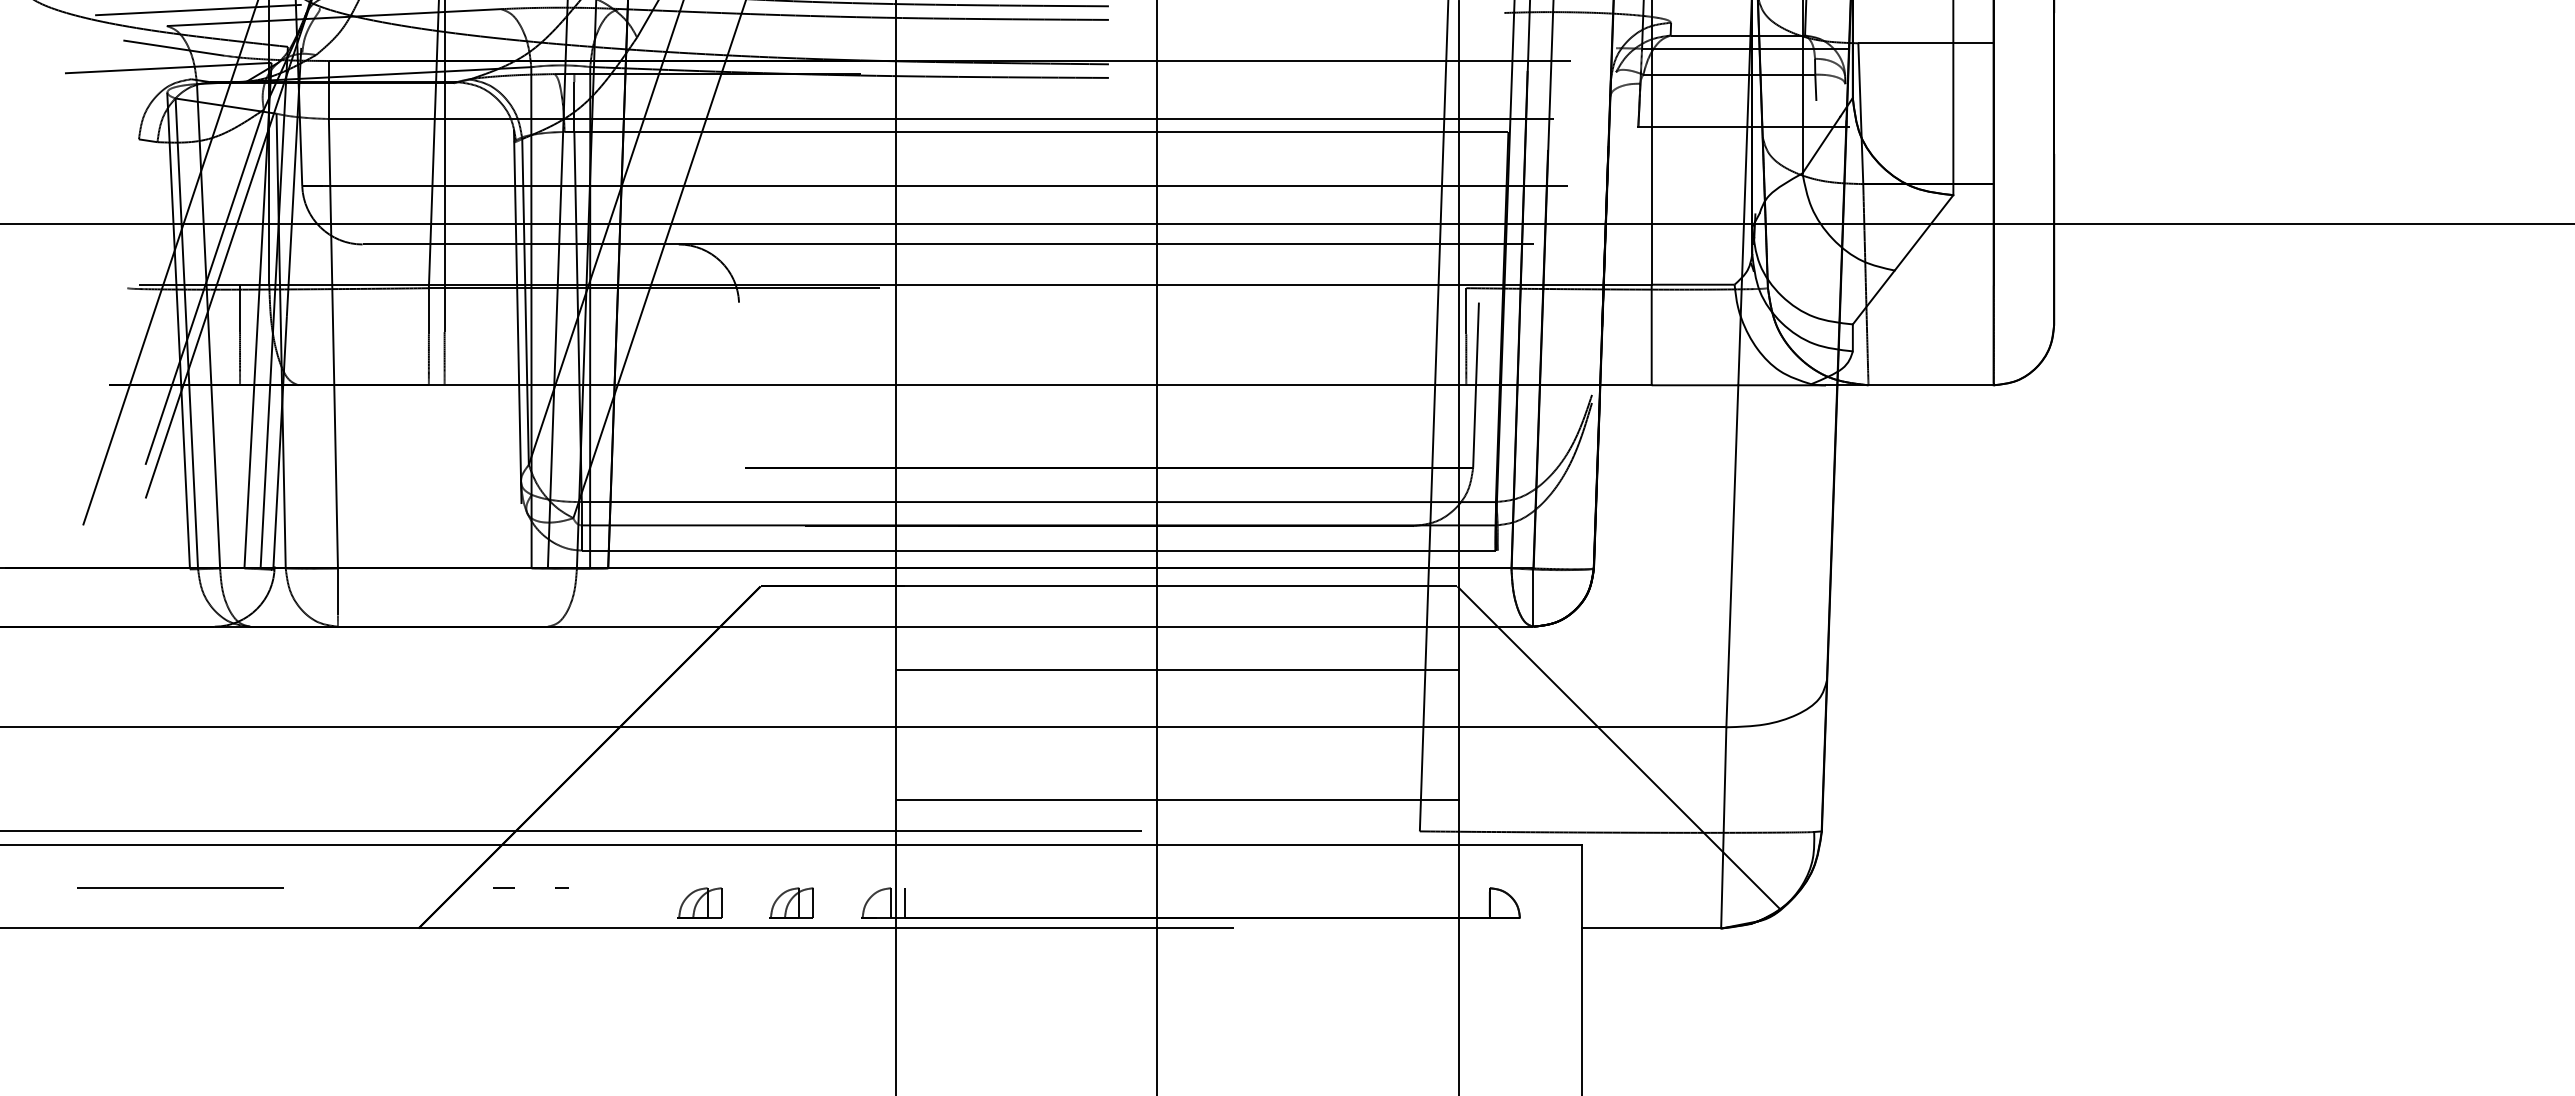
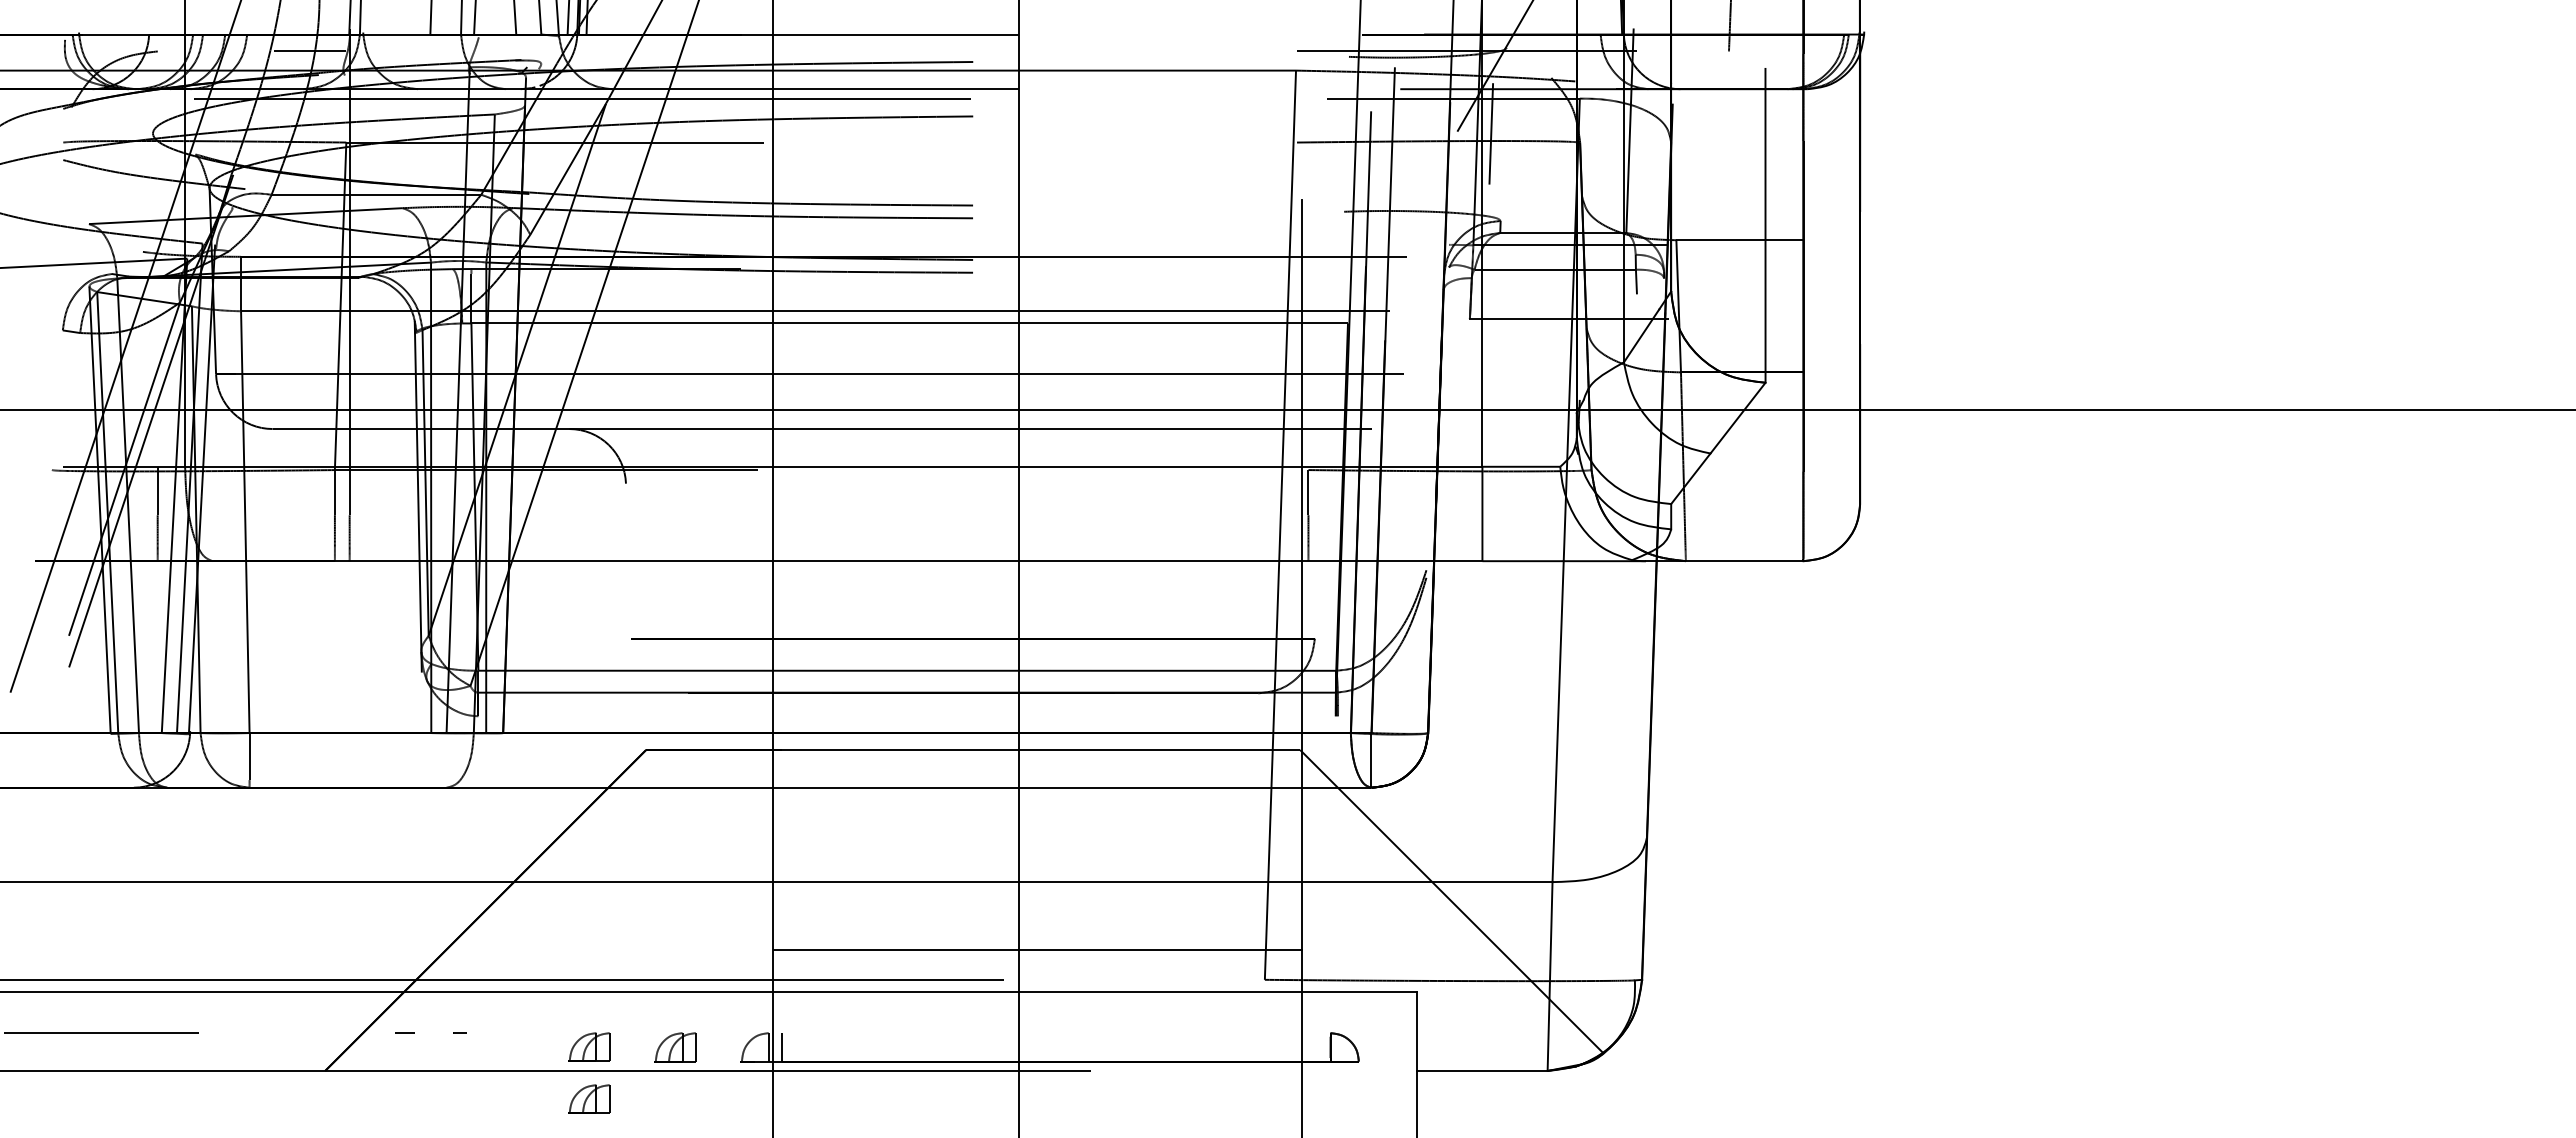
line: (198, 9) -> (118, 208), removed
line: (173, 47) -> (95, 244), removed
line: (1475, 384) -> (1317, 560), removed
line: (1037, 550) -> (906, 716), removed
line: (1177, 670) -> (1037, 828), removed
part: (700, 957) -> (589, 1098), added

